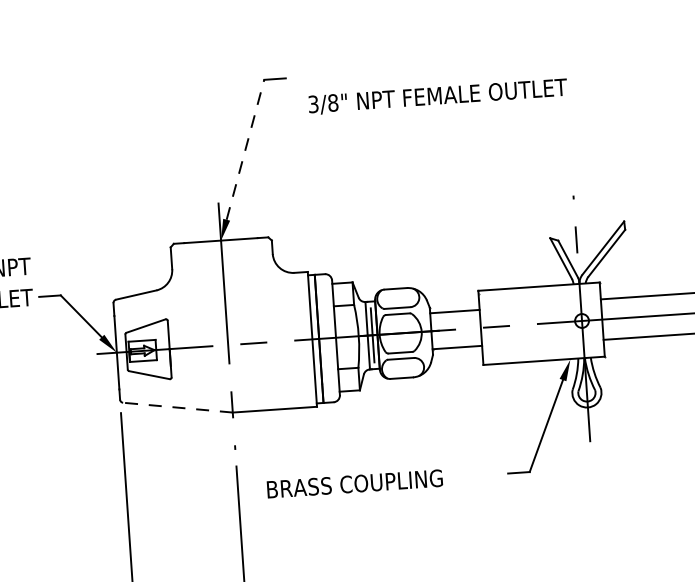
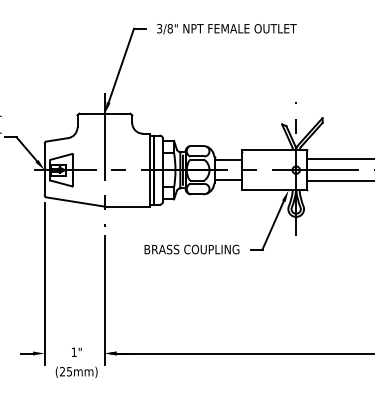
text: (437, 97) -> (226, 29), moved
line: (245, 149) -> (121, 65), dashed -> solid
line: (177, 408) -> (75, 202), dashed -> solid
text: (353, 483) -> (191, 249), moved

